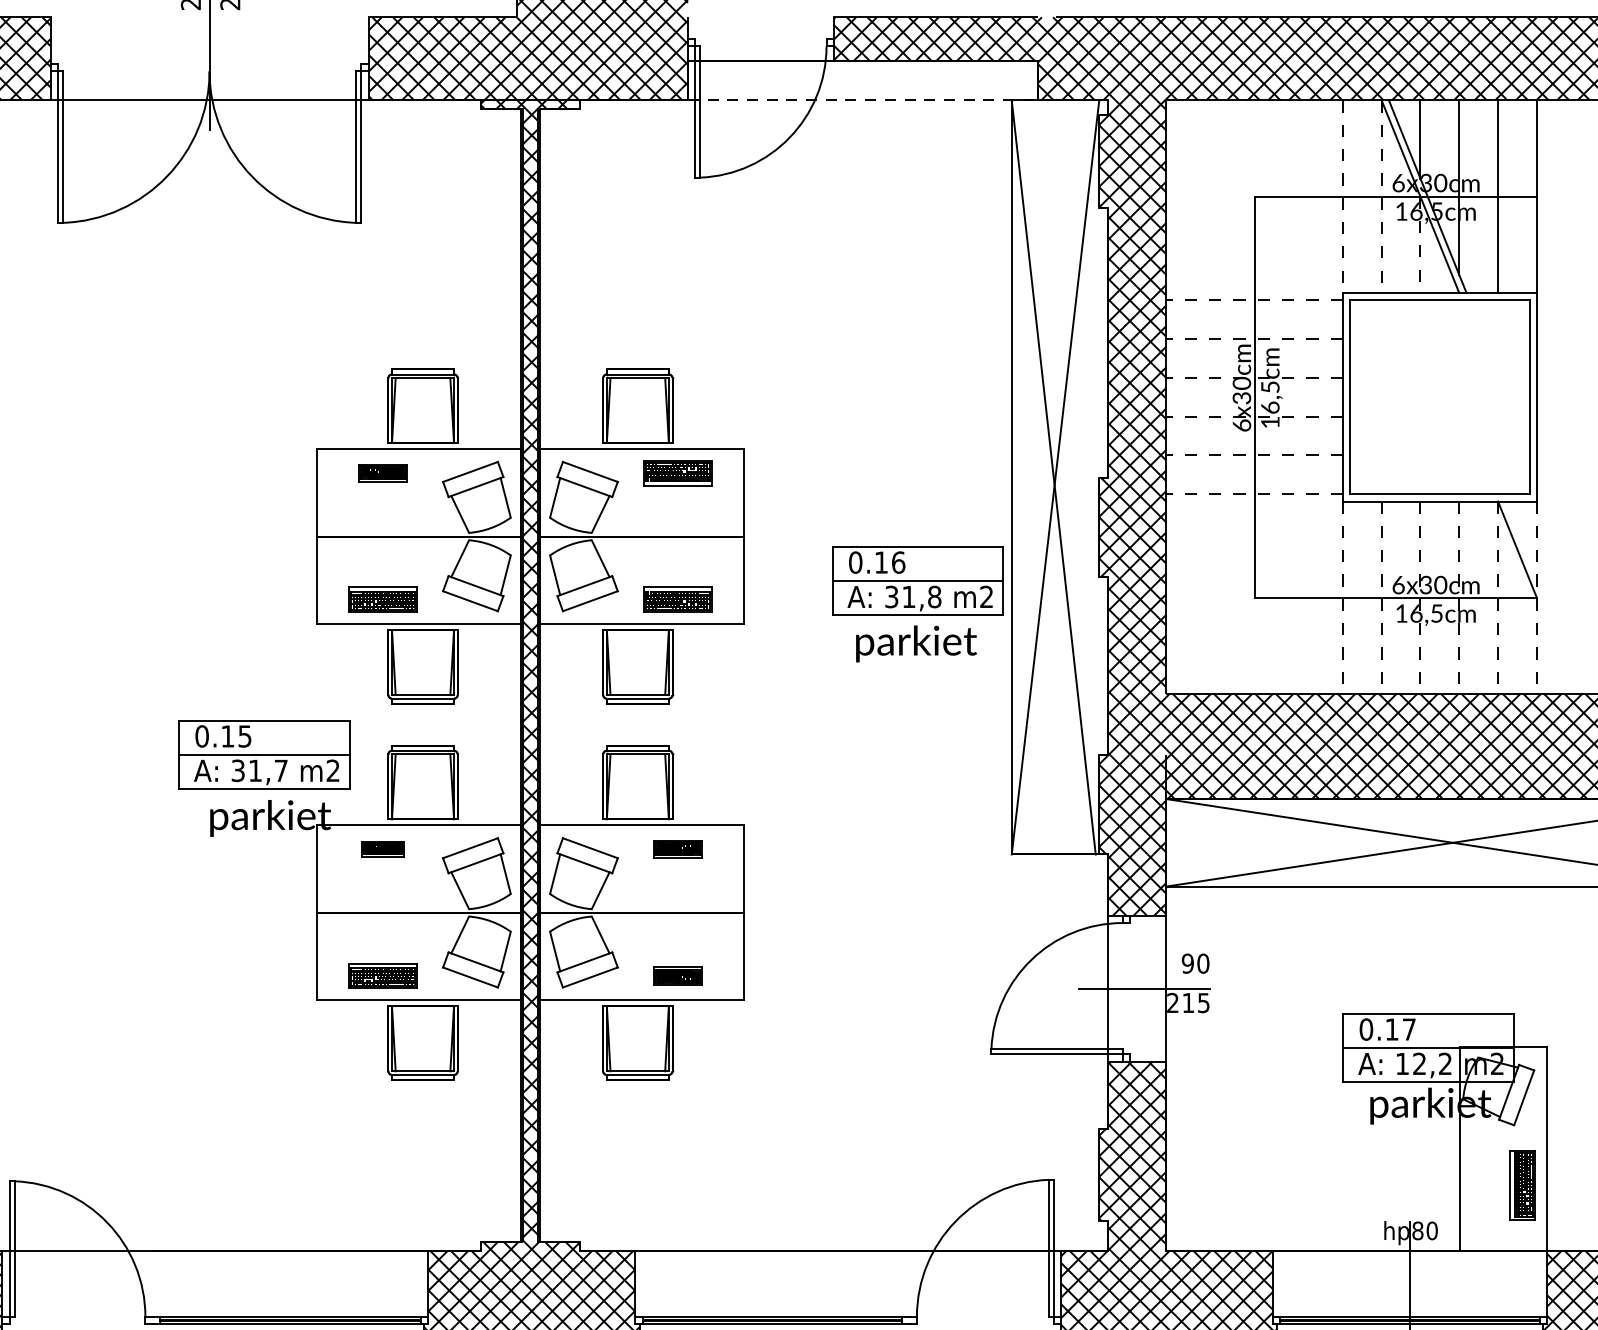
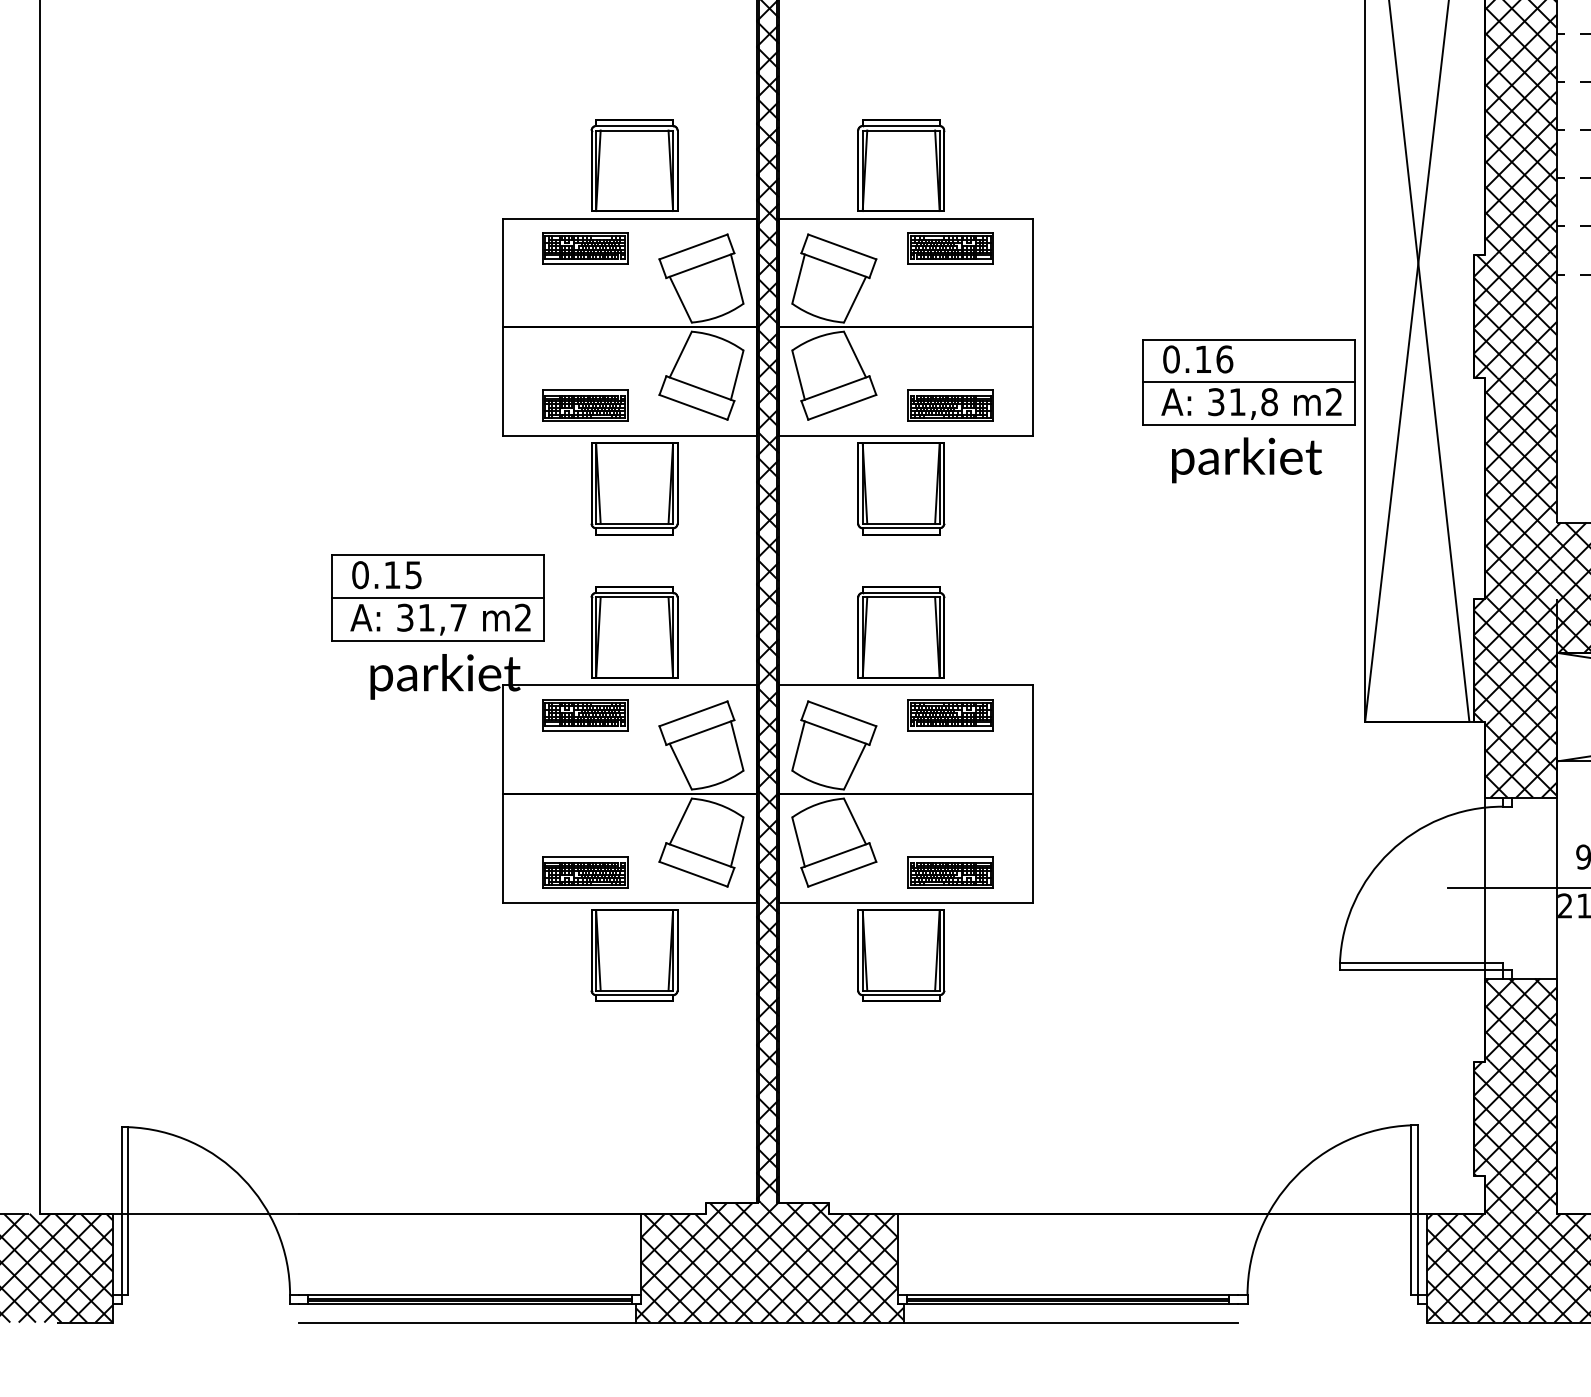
part: (382, 473) -> (584, 248), size x1.43
part: (382, 849) -> (584, 715), size x1.67
part: (677, 849) -> (950, 715), size x1.43
part: (677, 975) -> (950, 871), size x1.43

